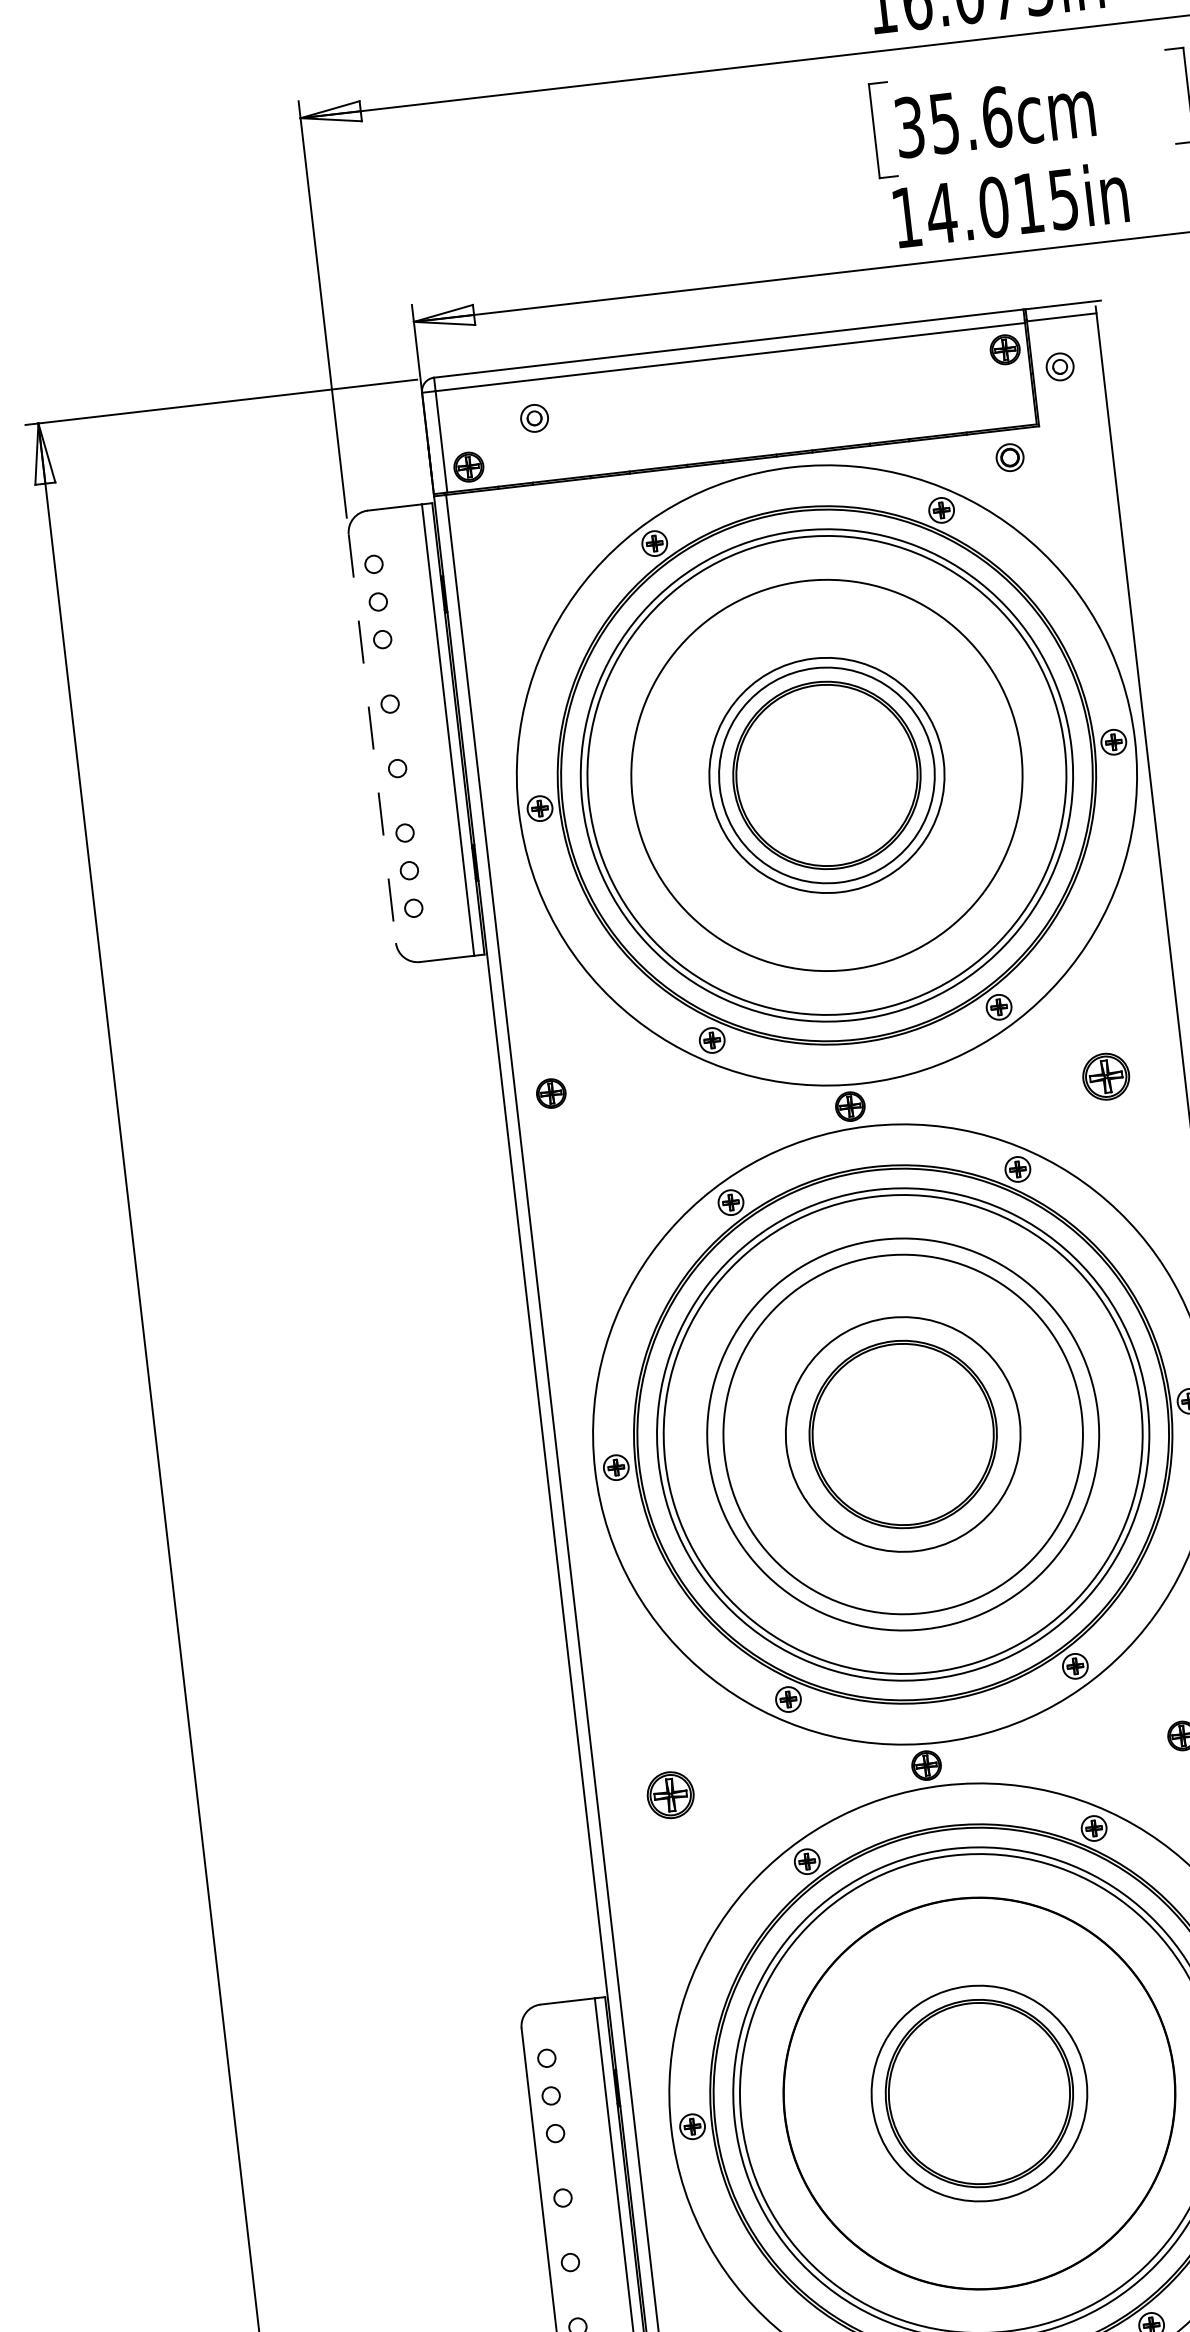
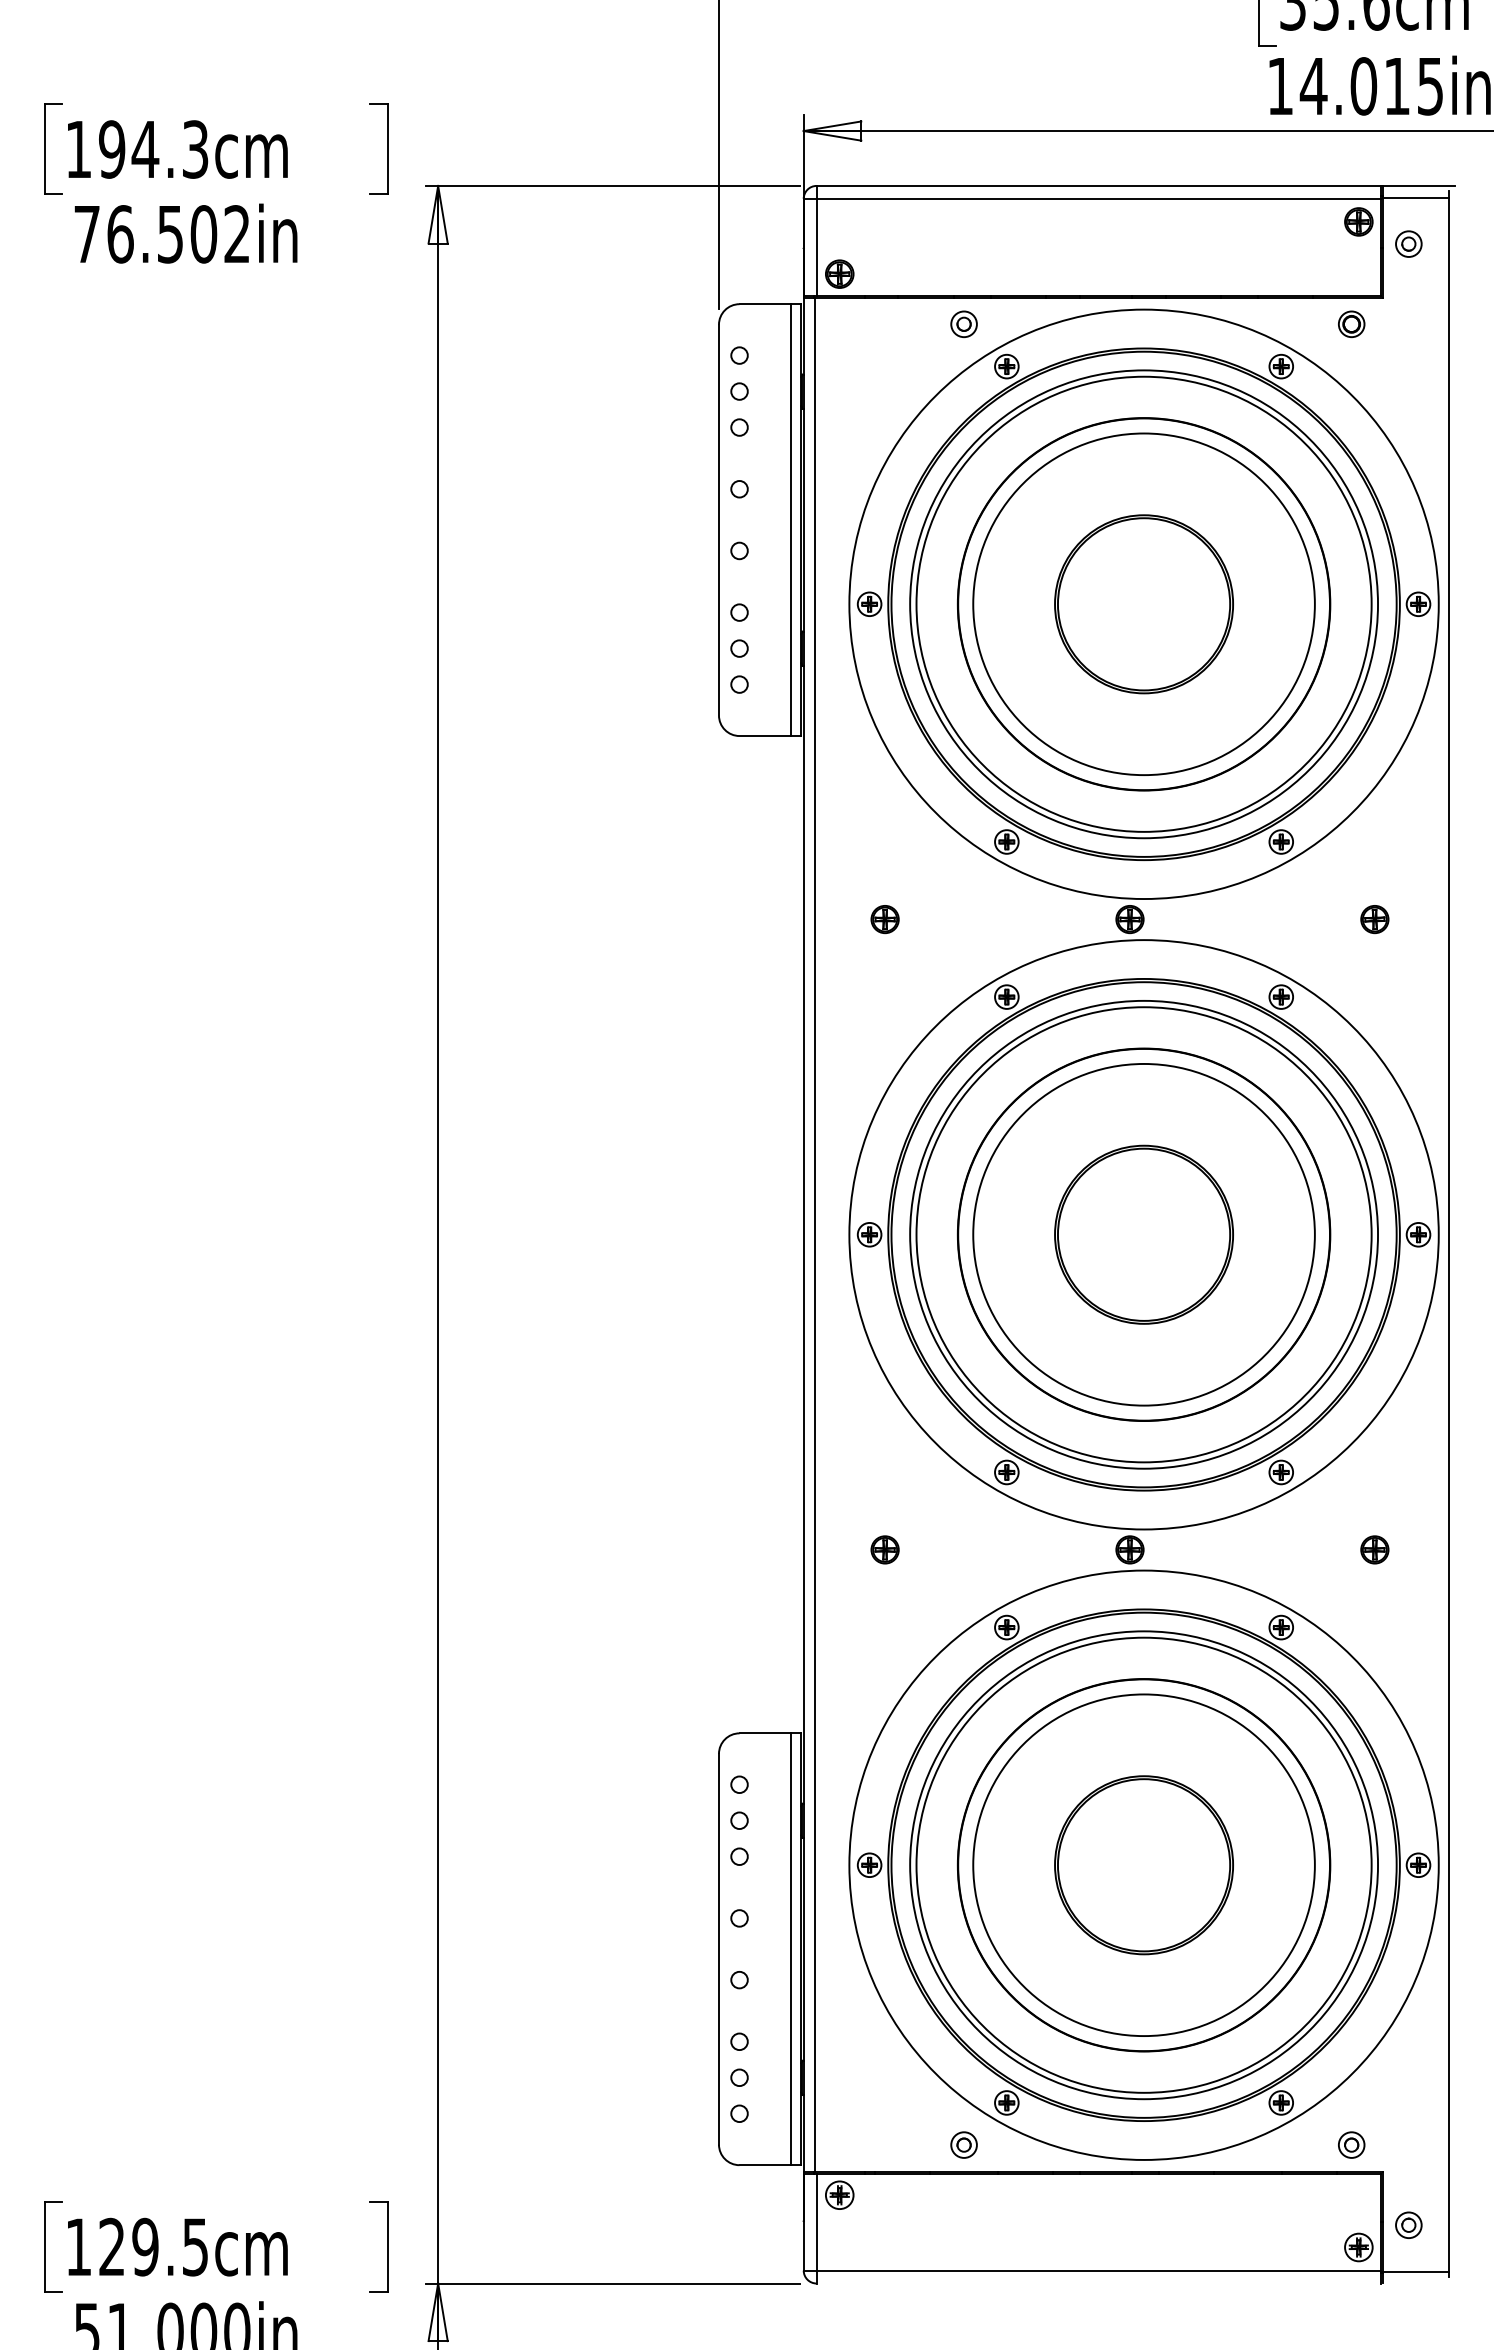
part: (533, 417) -> (963, 323), moved
line: (371, 739) -> (718, 520), dashed -> solid
circle: (826, 775) -> (1143, 604), size x1.67
circle: (826, 775) -> (1143, 604), size x1.67
part: (1105, 1077) -> (1374, 919), size x0.62
part: (550, 1093) -> (884, 919), moved
circle: (902, 1434) -> (1143, 1234), size x1.67
part: (669, 1794) -> (884, 1549), size x0.62
circle: (978, 2093) -> (1143, 1865), size x1.67

